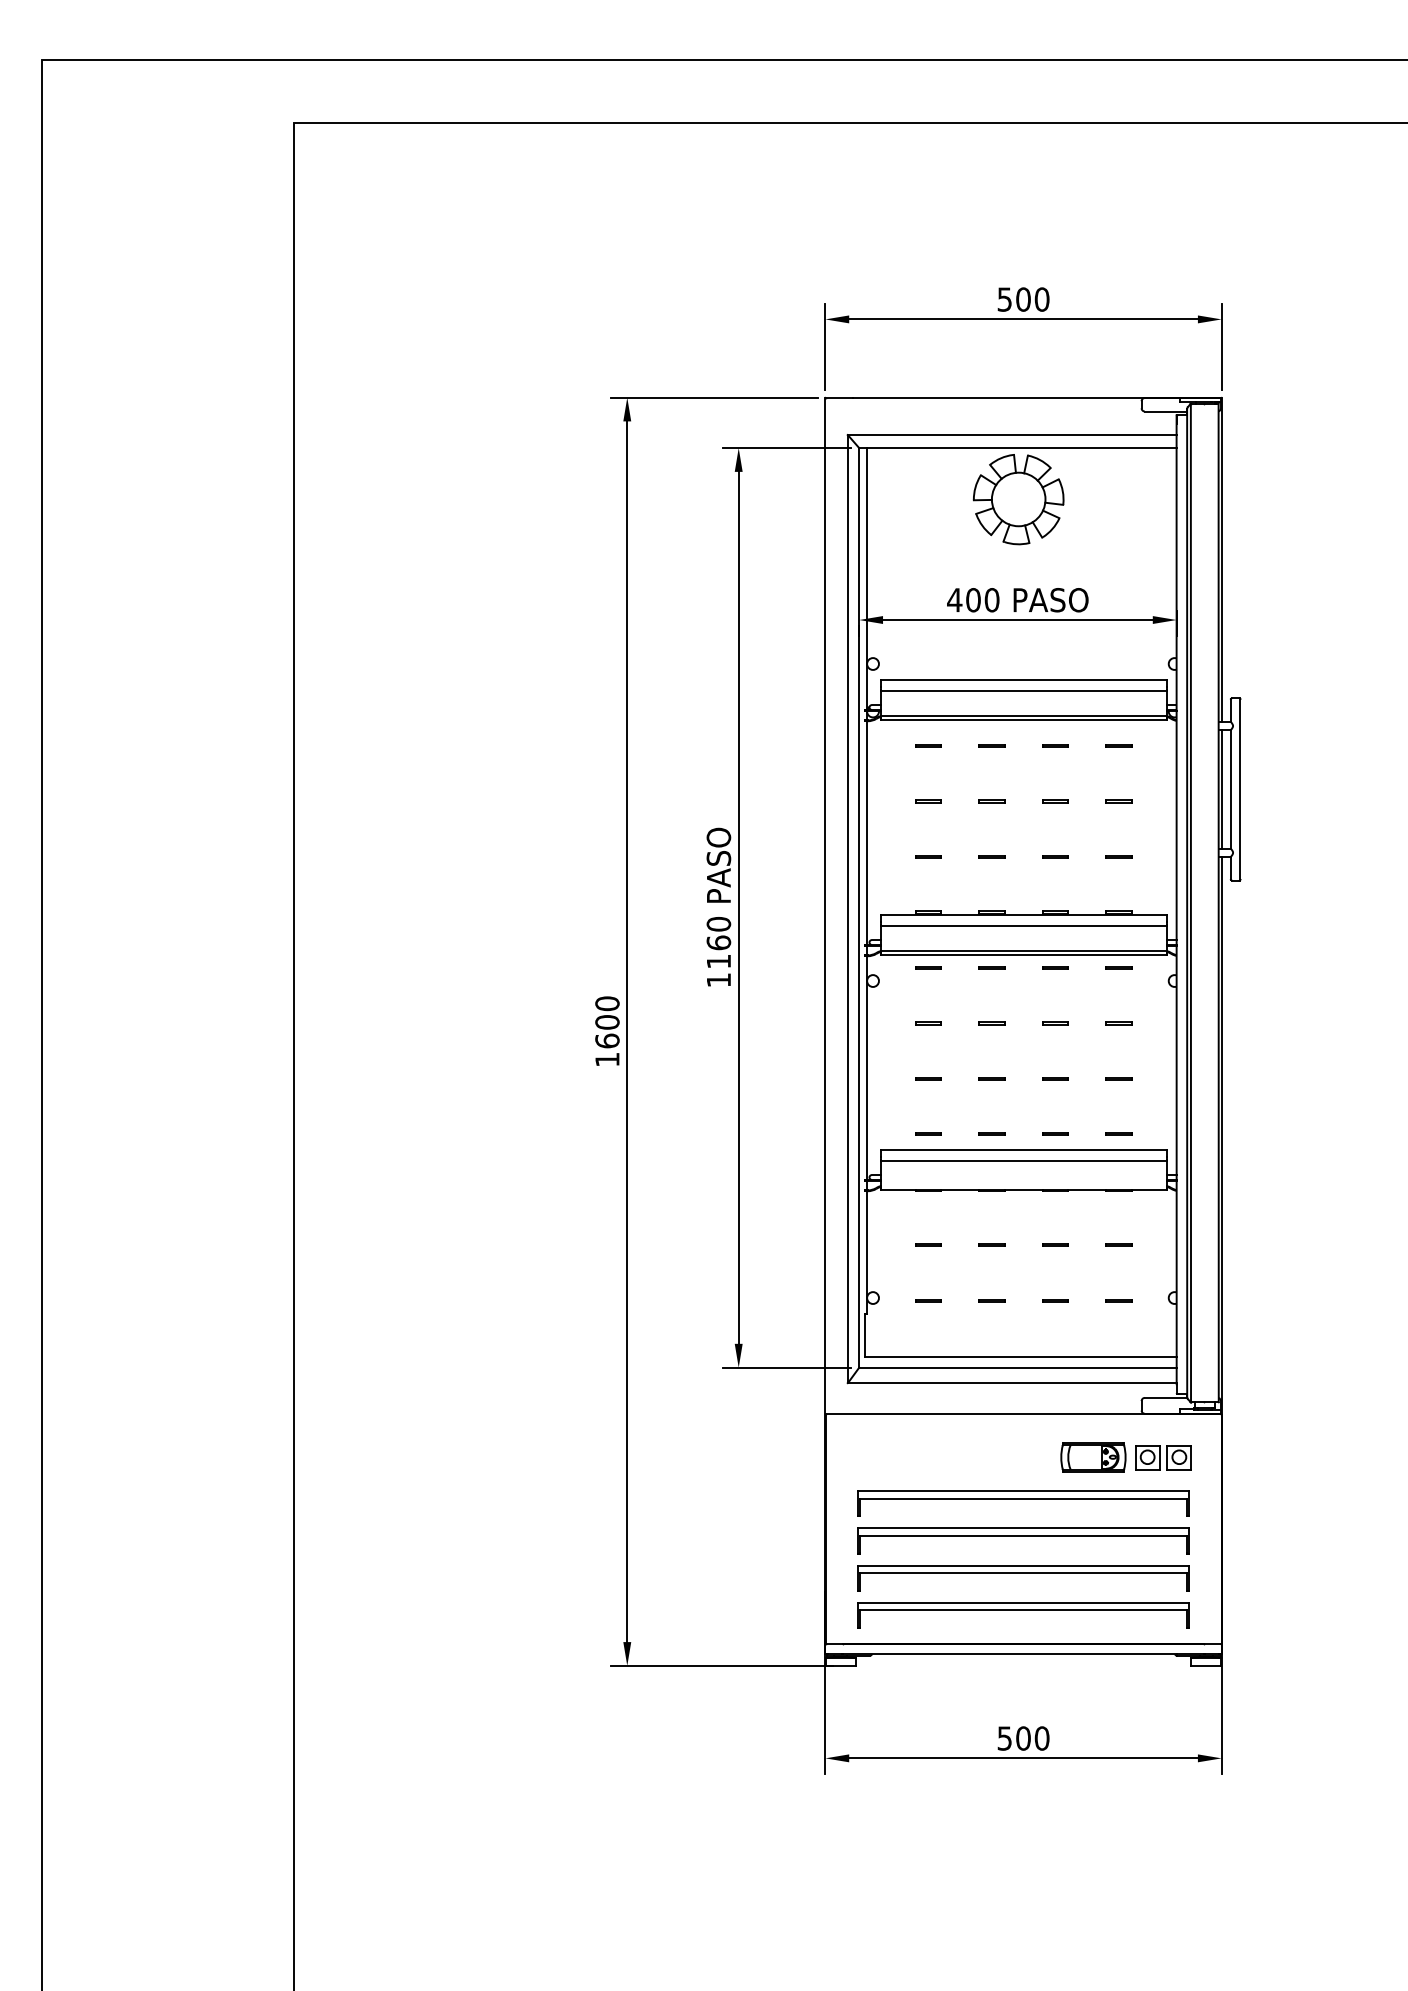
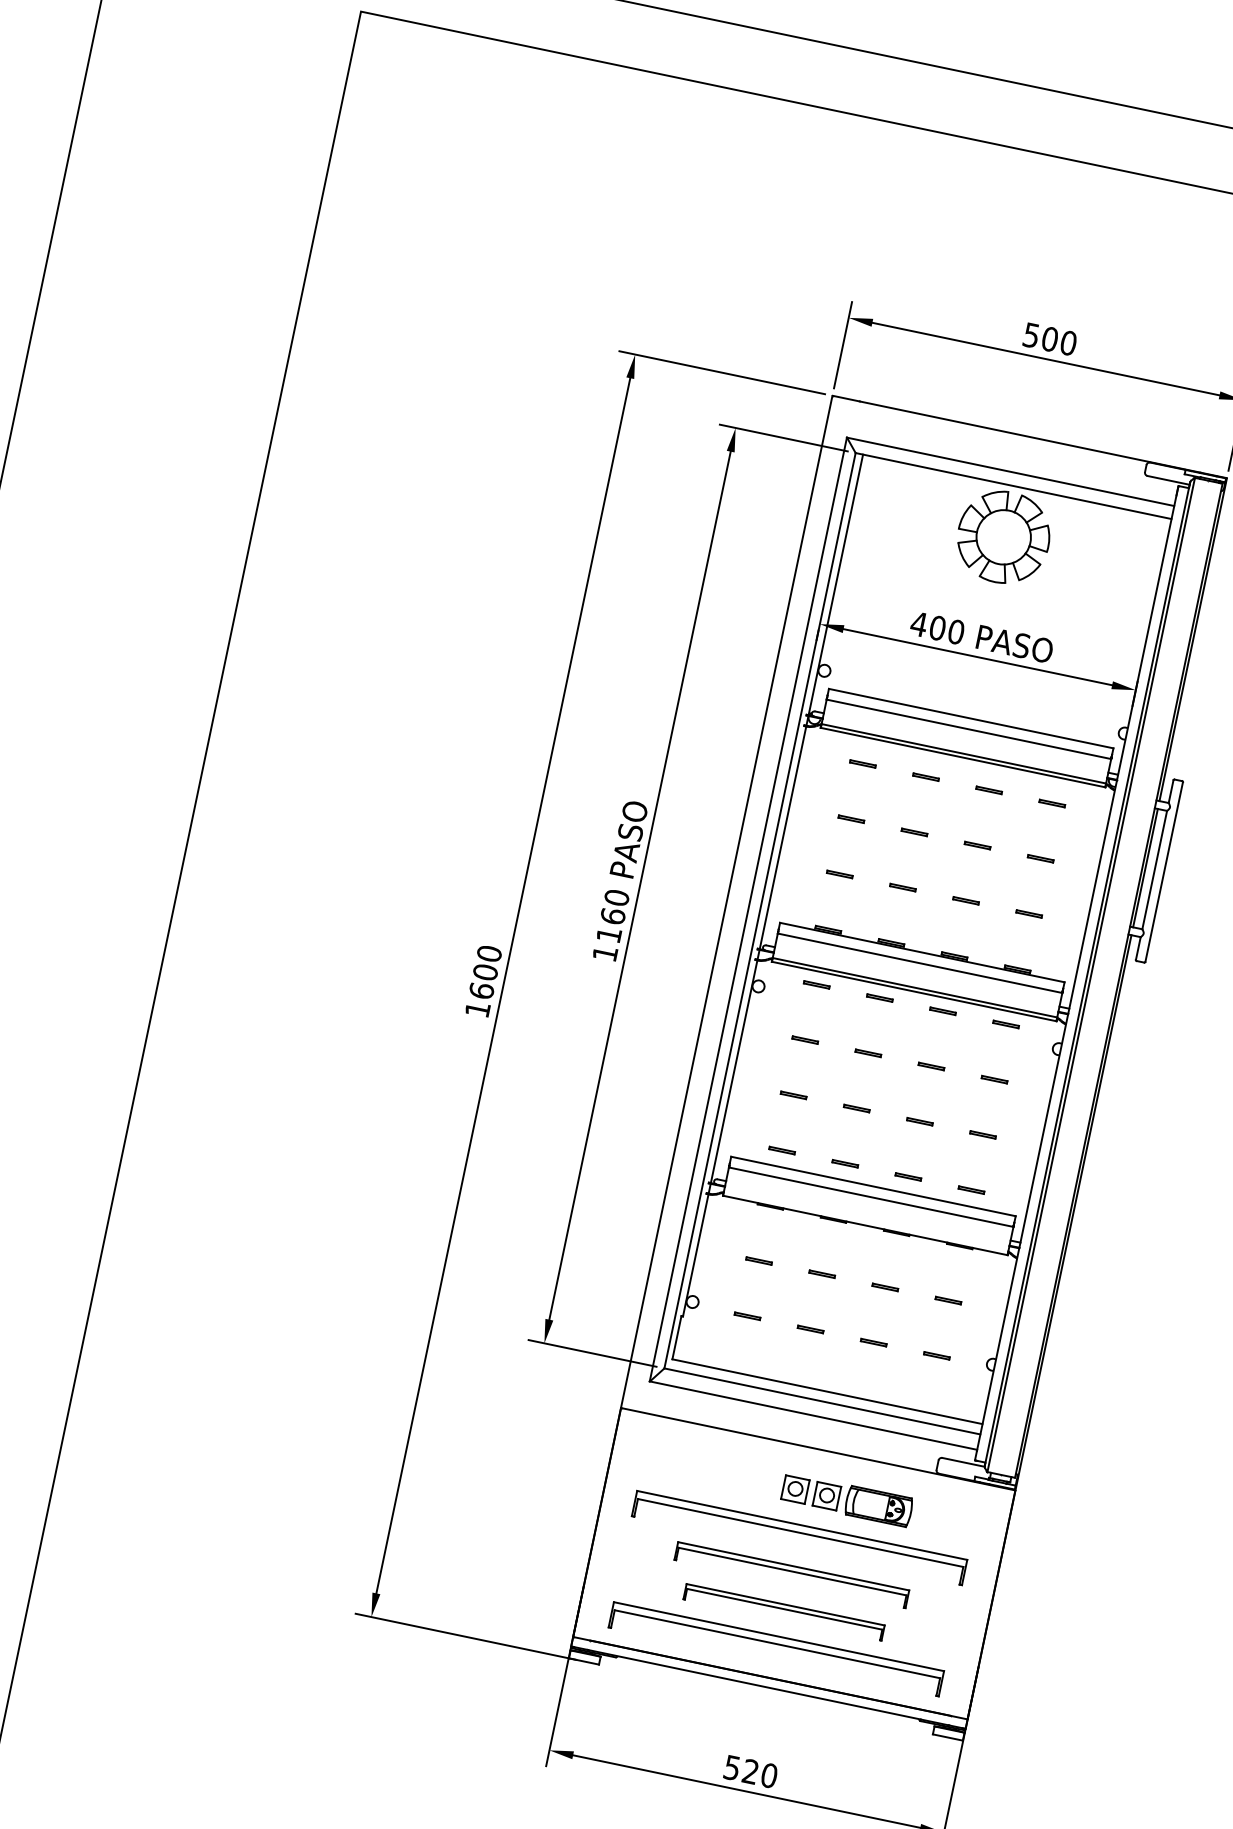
part: (1163, 1457) -> (811, 1492), moved
part: (1023, 1540) -> (791, 1574), size x0.7
part: (1023, 1578) -> (784, 1612), size x0.6
text: (1023, 1738) -> (750, 1771), 500 -> 520

